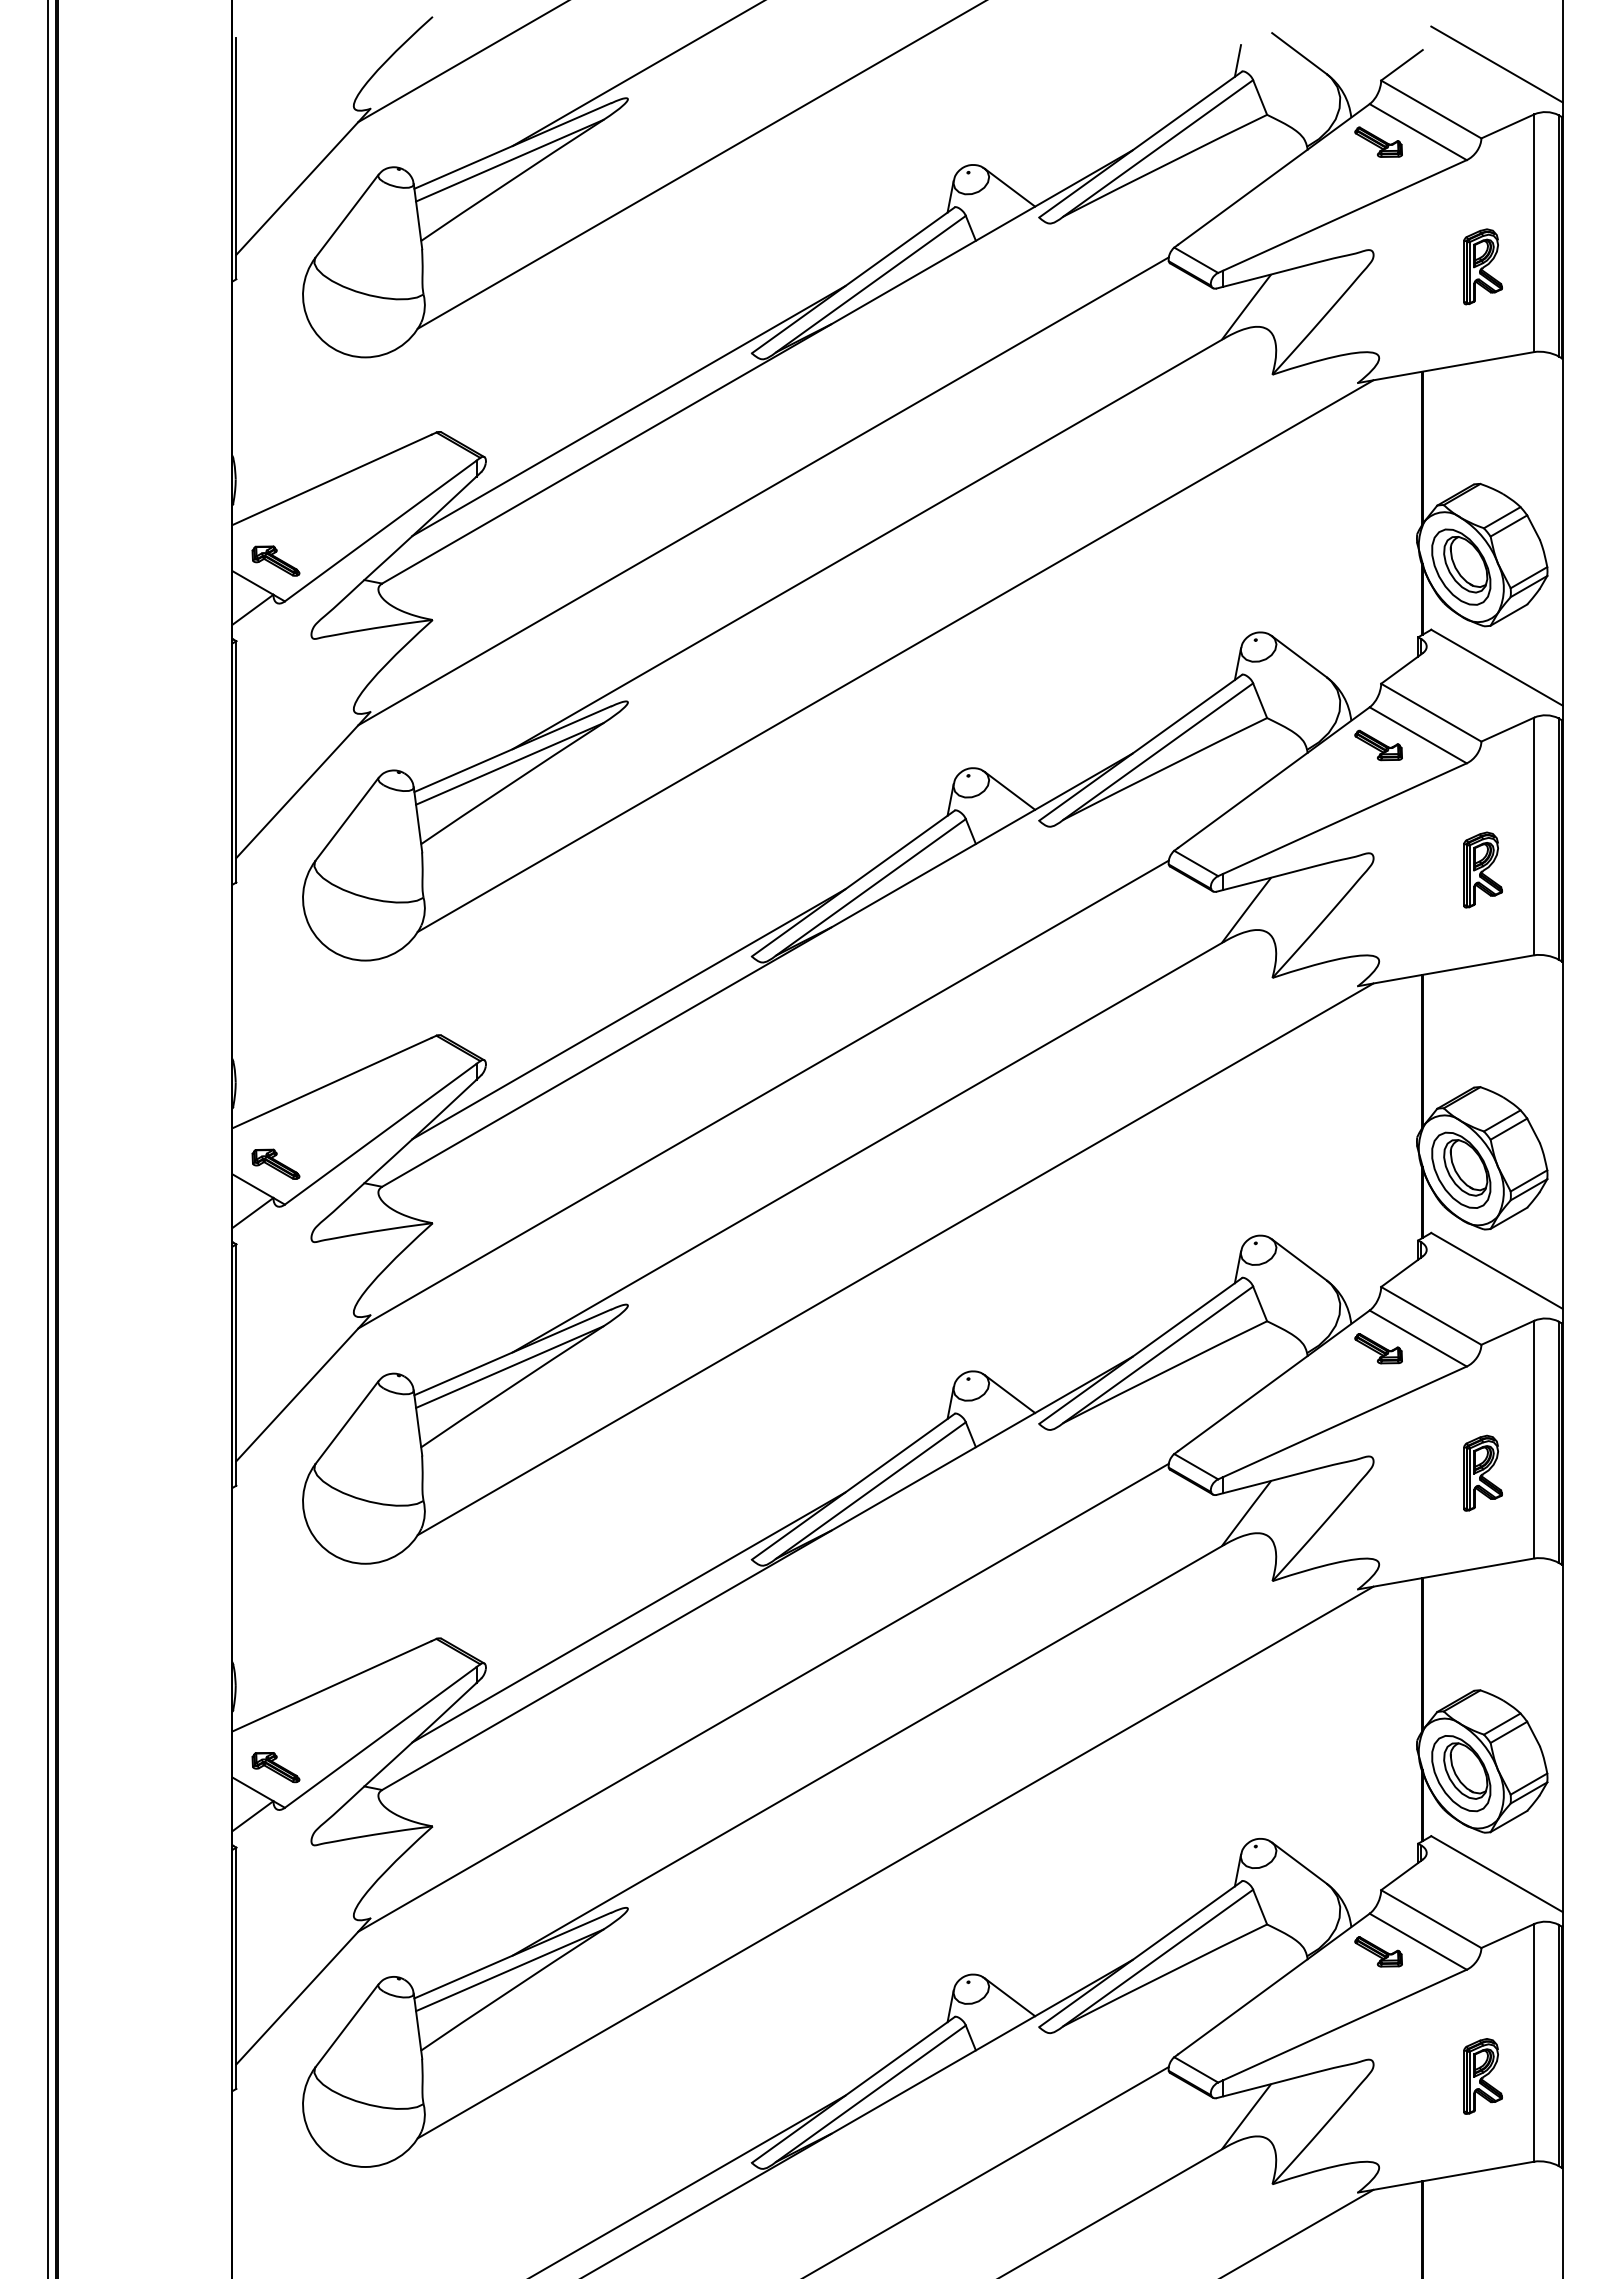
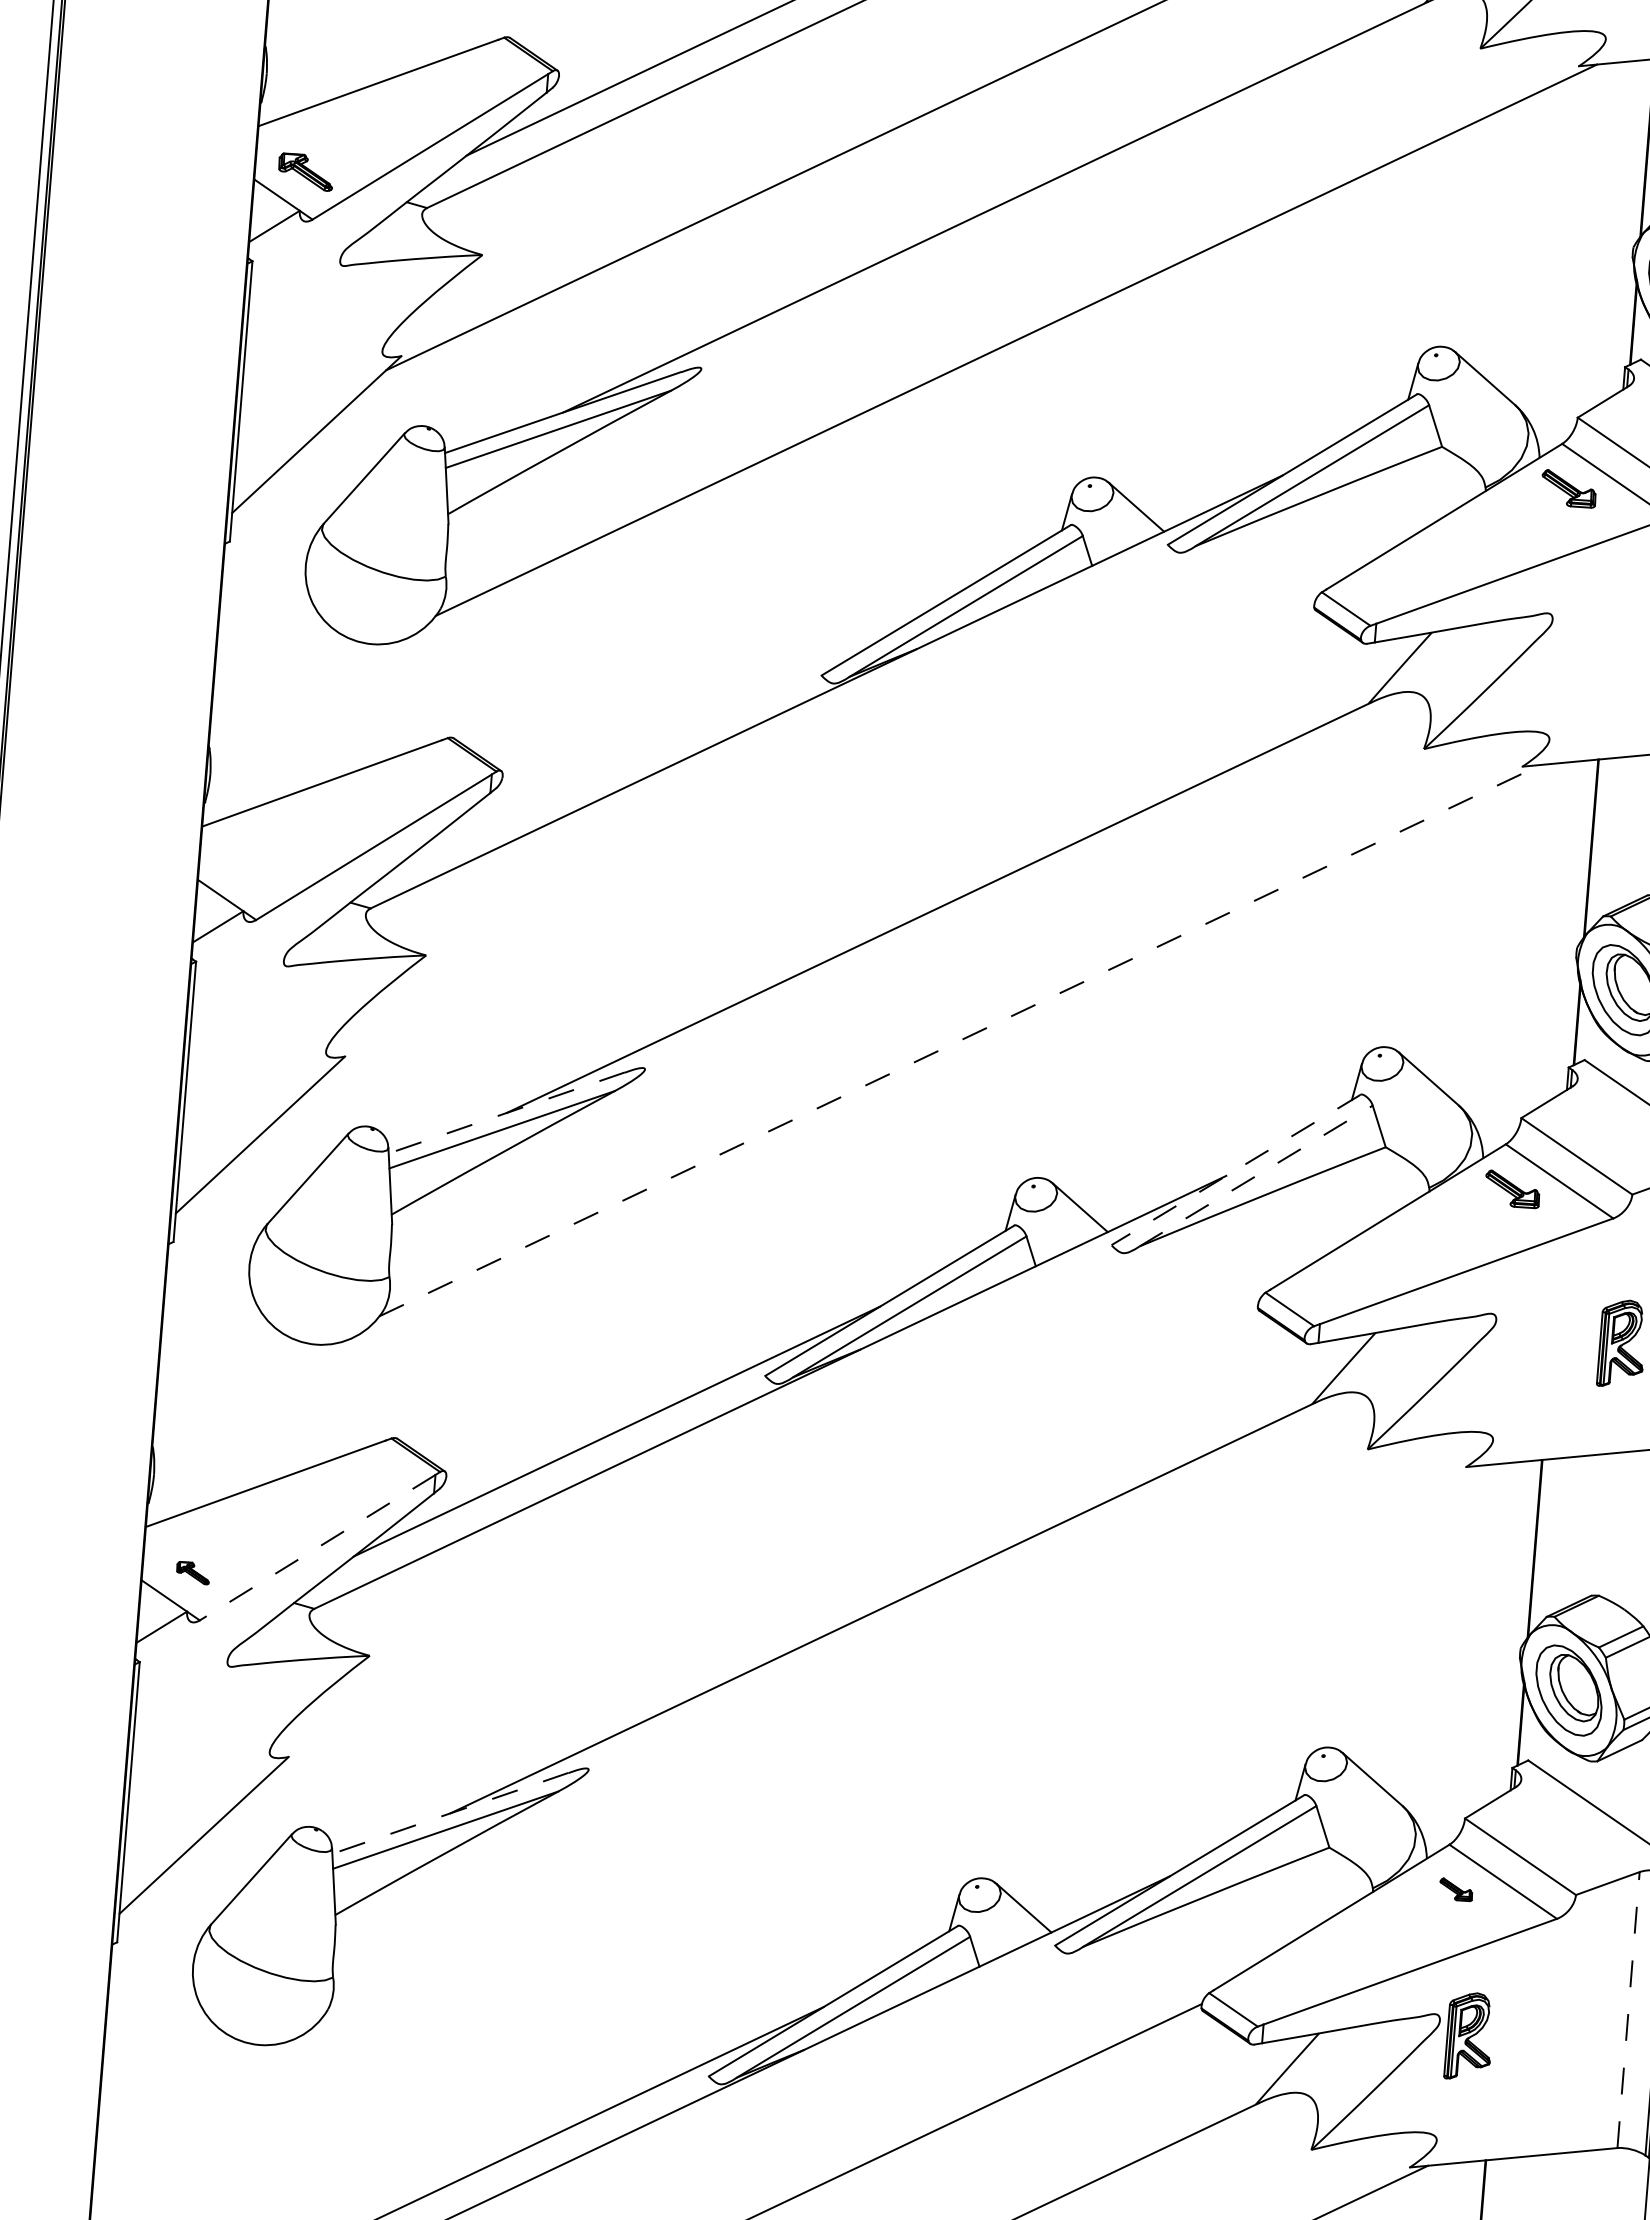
line: (628, 1014) -> (672, 731), removed
line: (763, 1094) -> (822, 836), removed
part: (275, 1163) -> (249, 871), removed
line: (895, 1259) -> (960, 1040), solid -> dashed
line: (1140, 1351) -> (1235, 1170), solid -> dashed
line: (512, 1352) -> (506, 1113), solid -> dashed
line: (1158, 1354) -> (1256, 1175), solid -> dashed
line: (763, 1697) -> (765, 1537), removed
line: (380, 1737) -> (317, 1547), solid -> dashed
part: (275, 1767) -> (192, 1572), size x0.6
line: (895, 1862) -> (903, 1740), removed
part: (1378, 1951) -> (1456, 1889), size x0.6
line: (512, 1955) -> (450, 1813), solid -> dashed
line: (1534, 2042) -> (1628, 2009), solid -> dashed
part: (1482, 2076) -> (1468, 2036), moved

